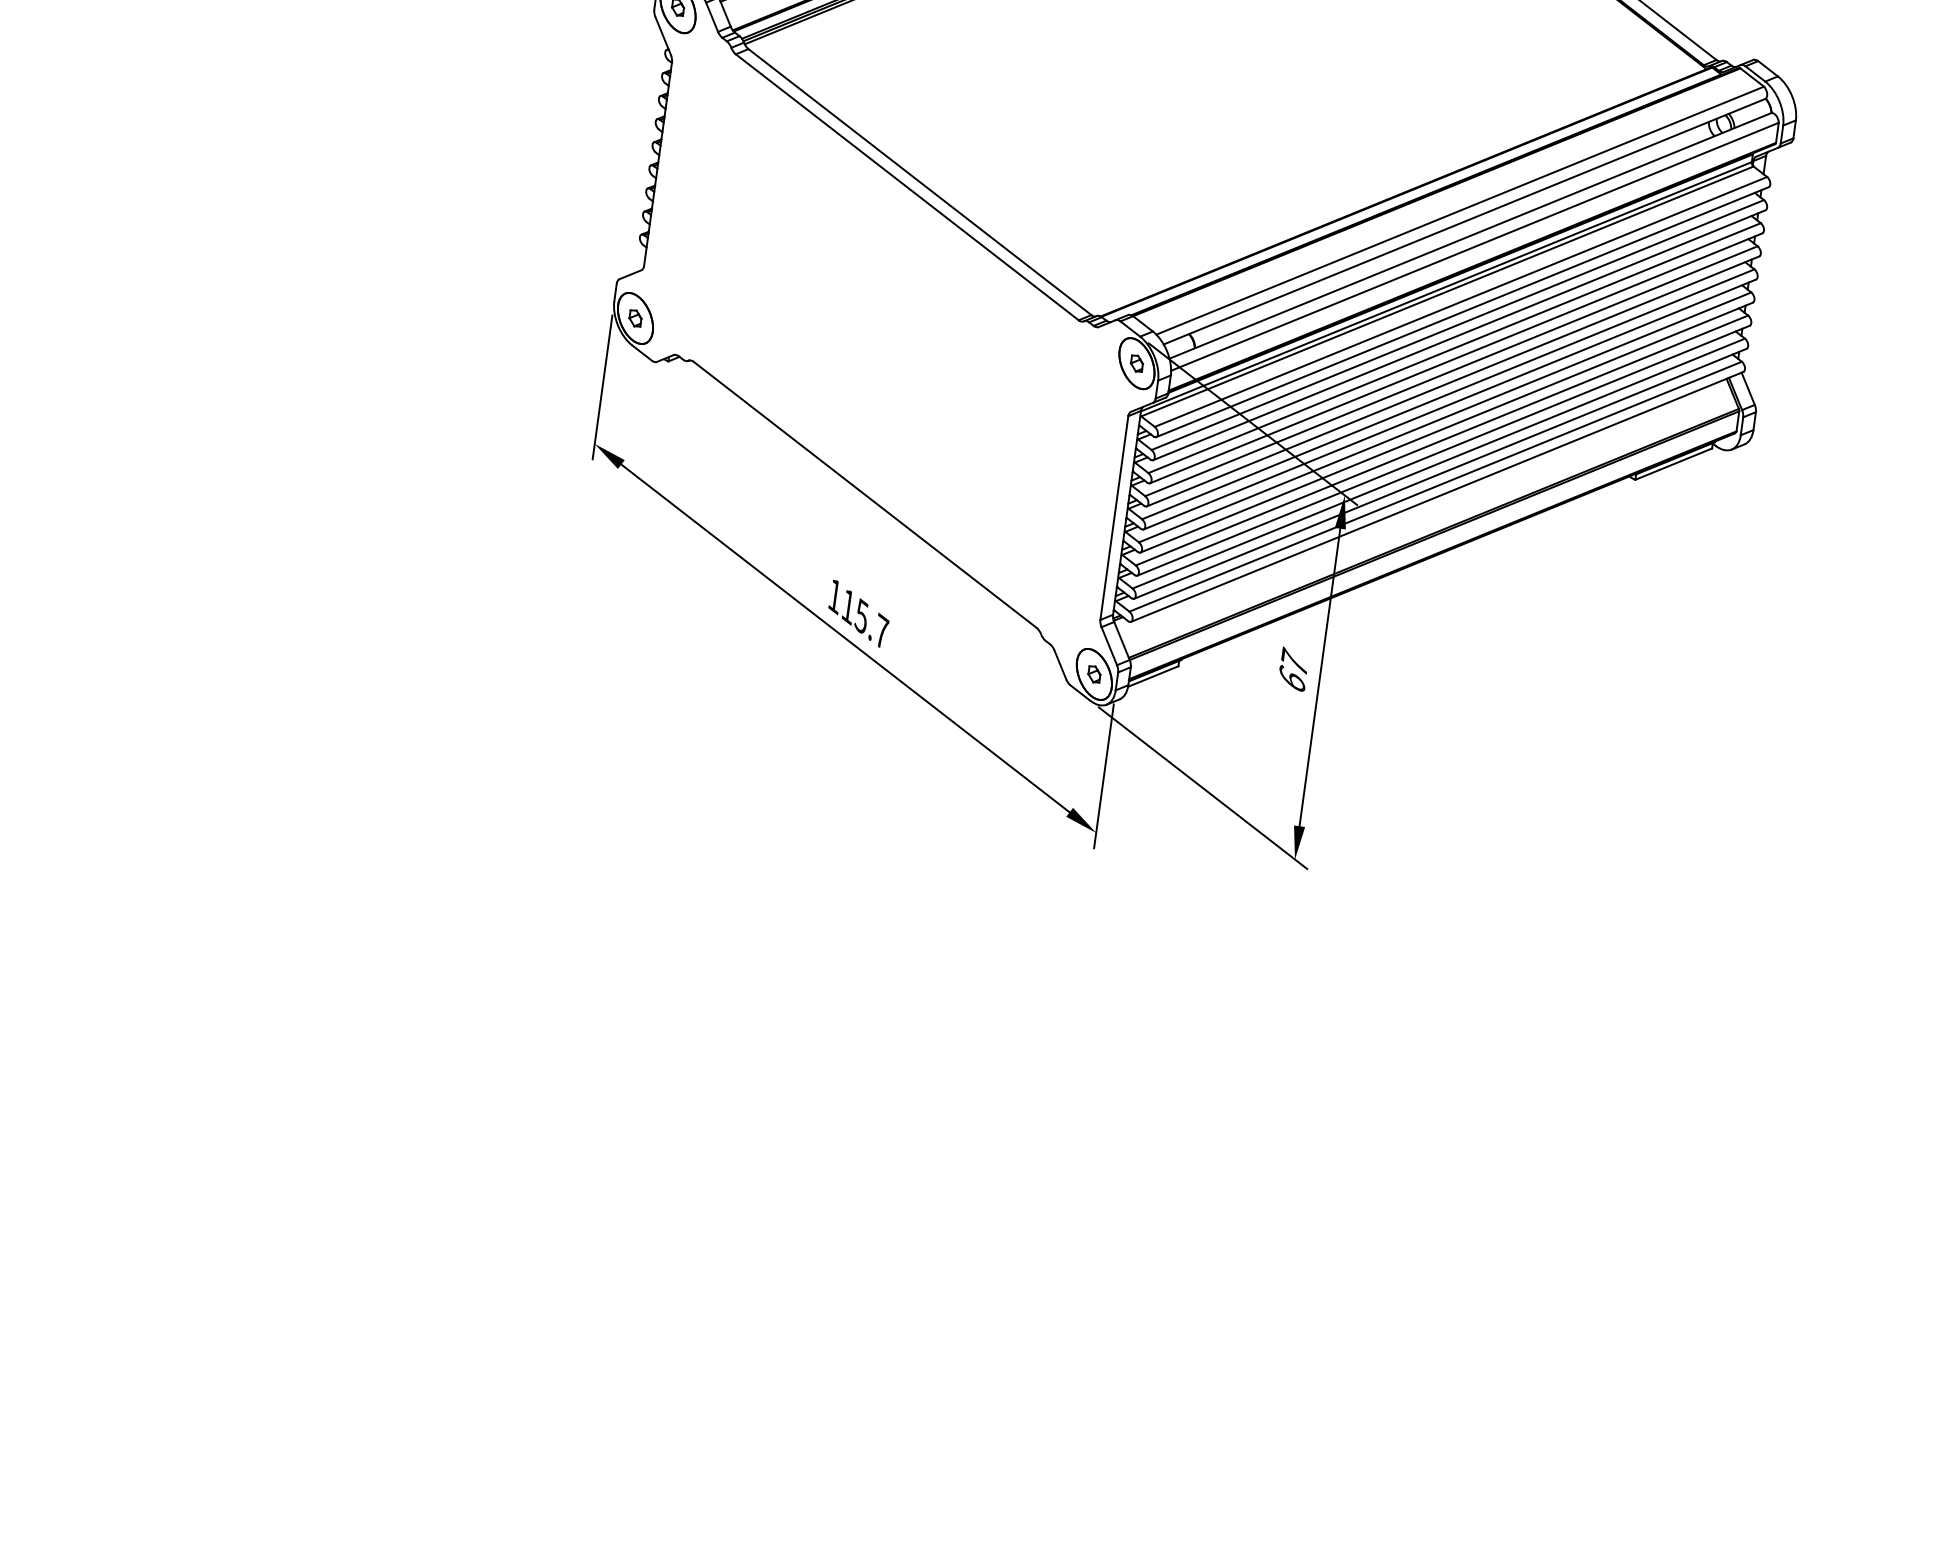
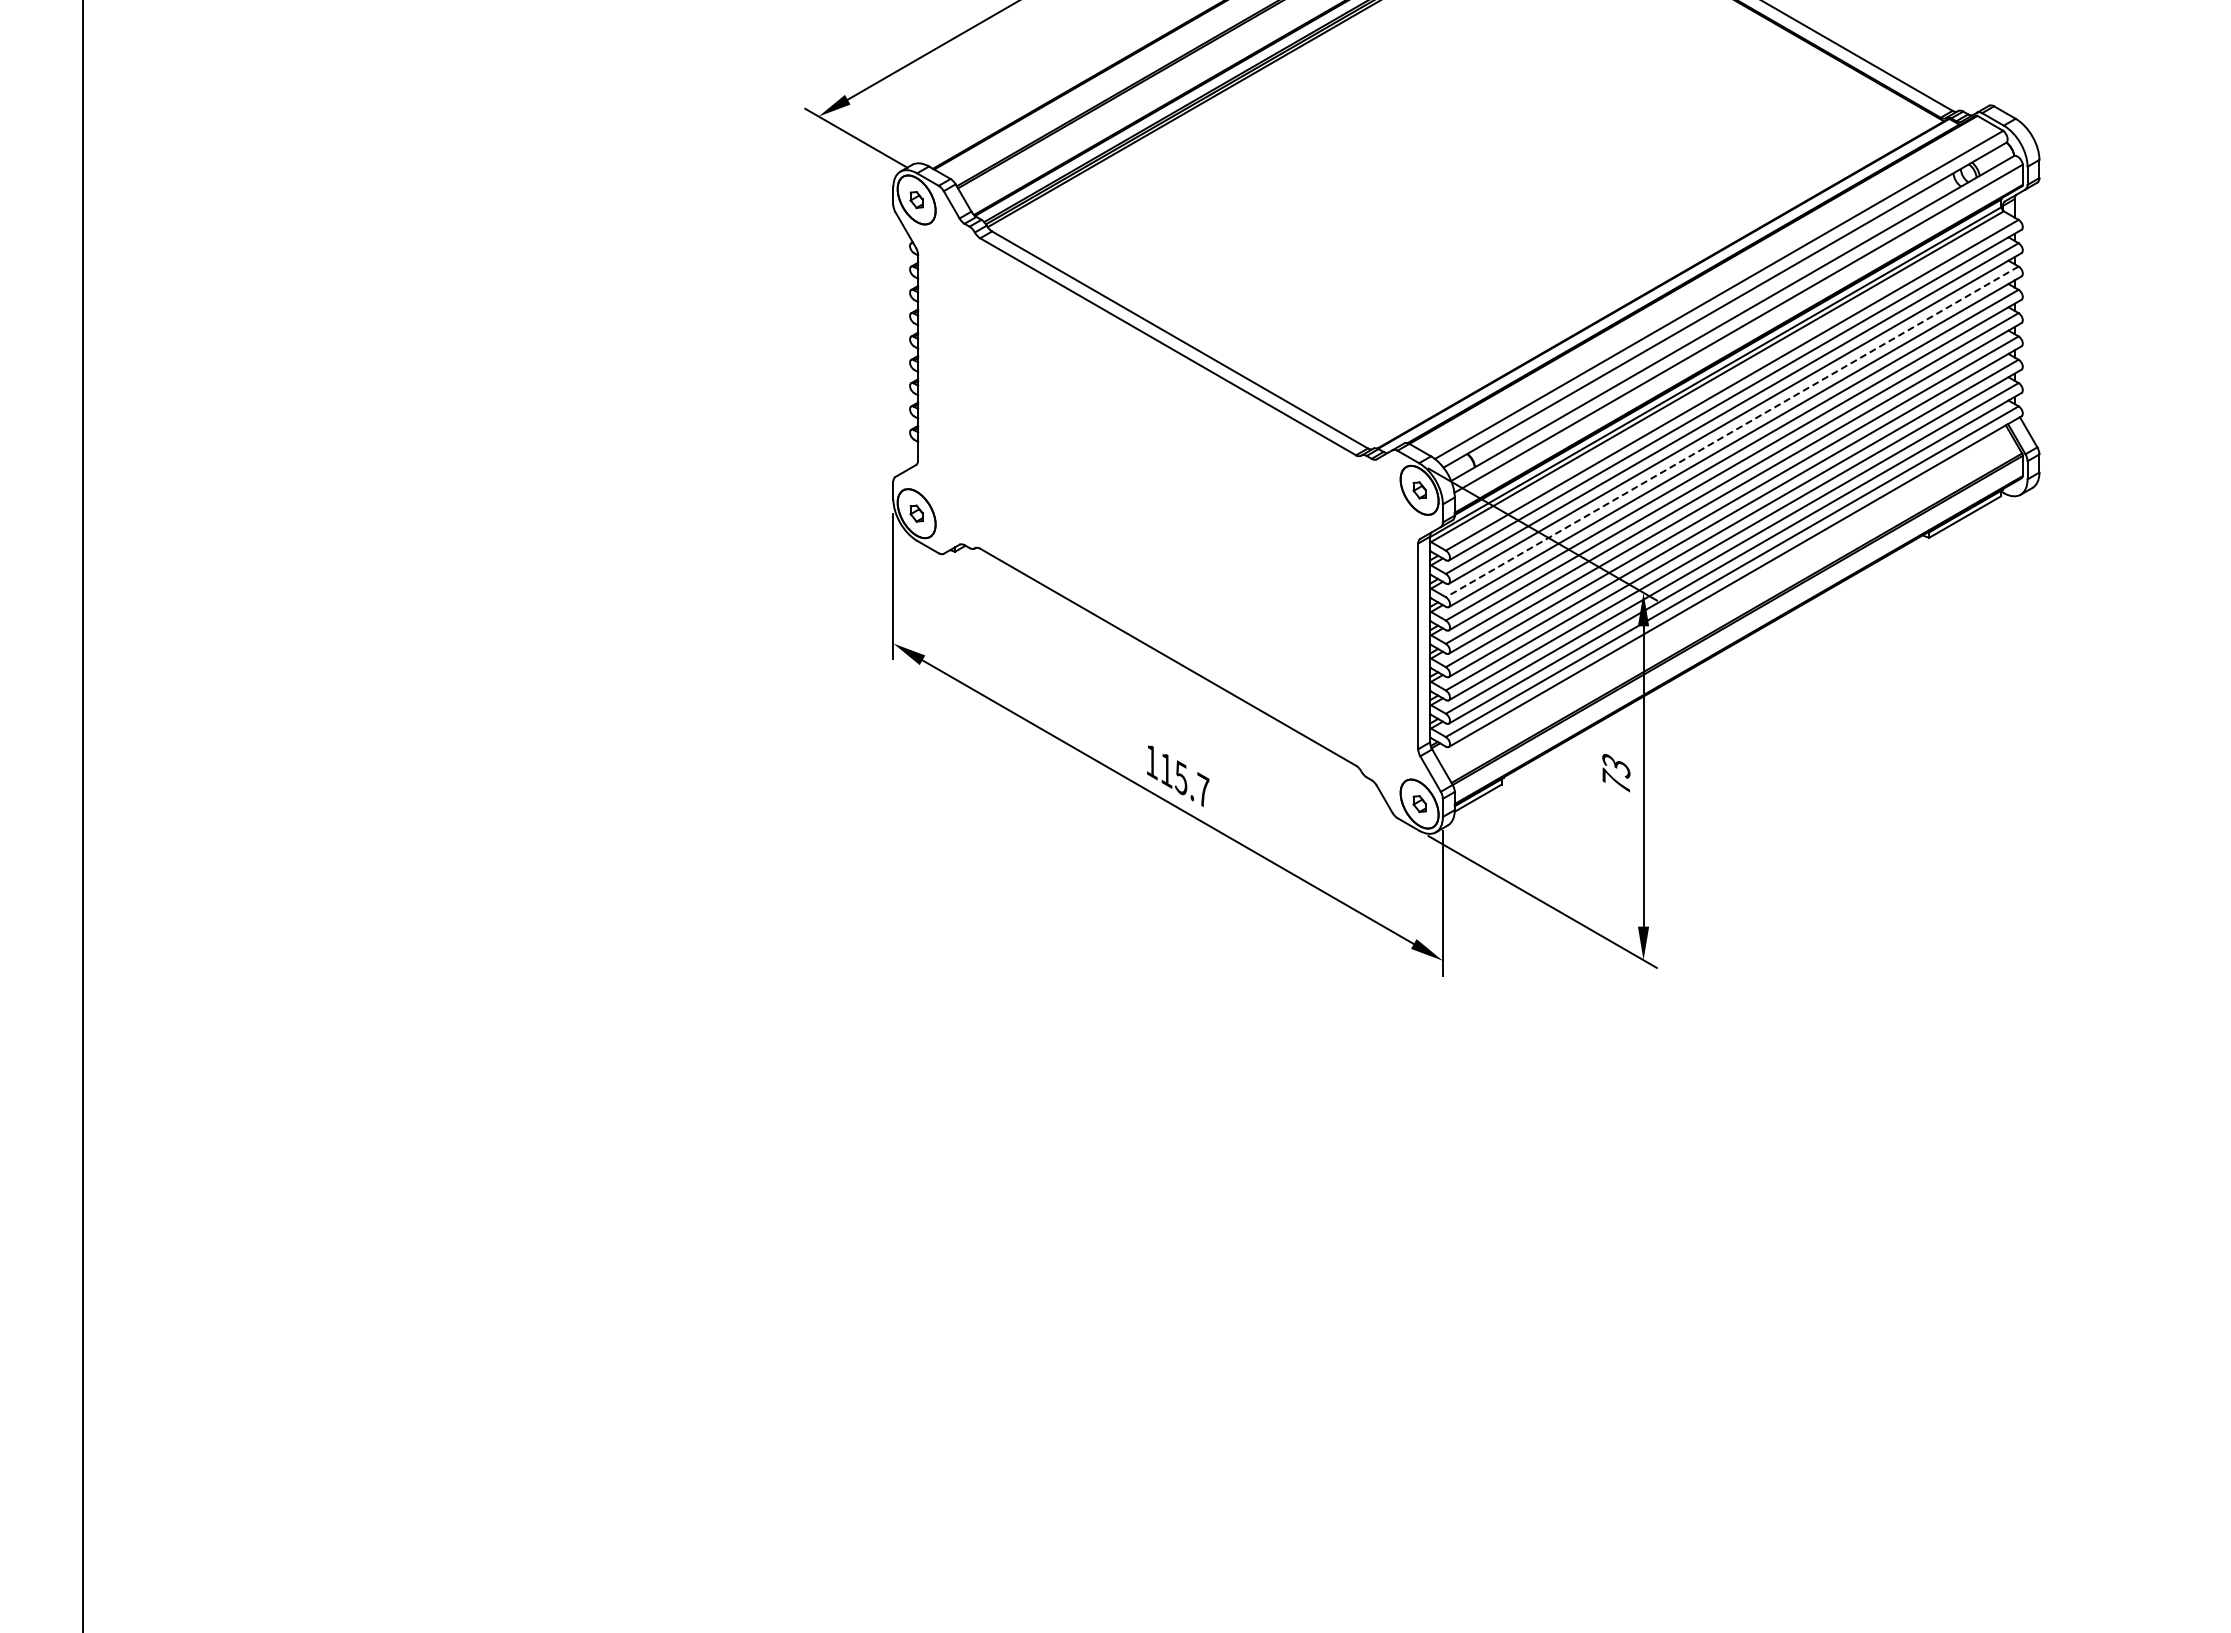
line: (1454, 347) -> (1732, 431), solid -> dashed
text: (1293, 668) -> (1616, 771), 67 -> 73

